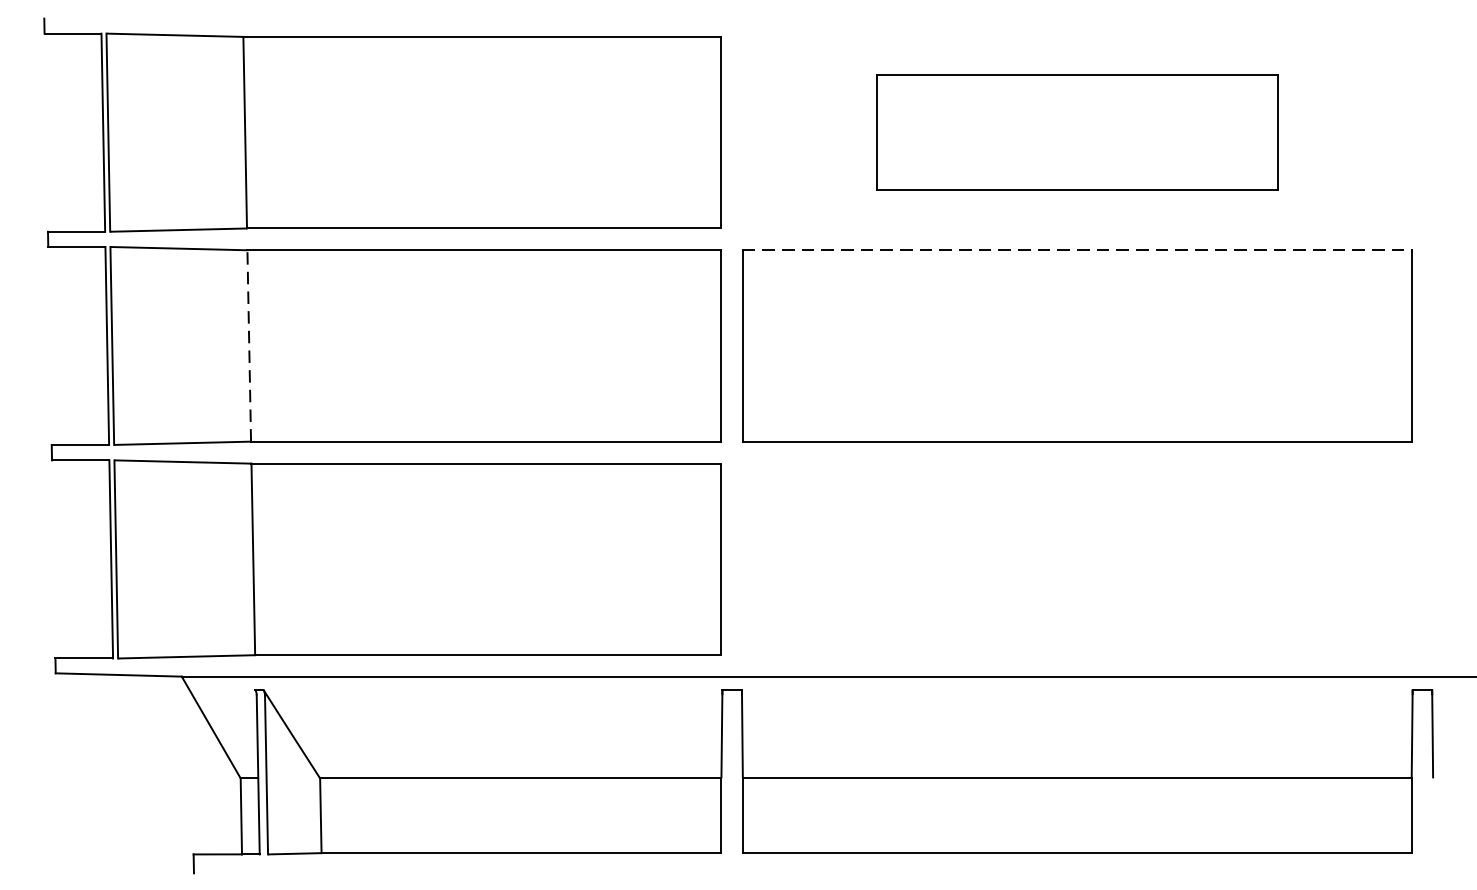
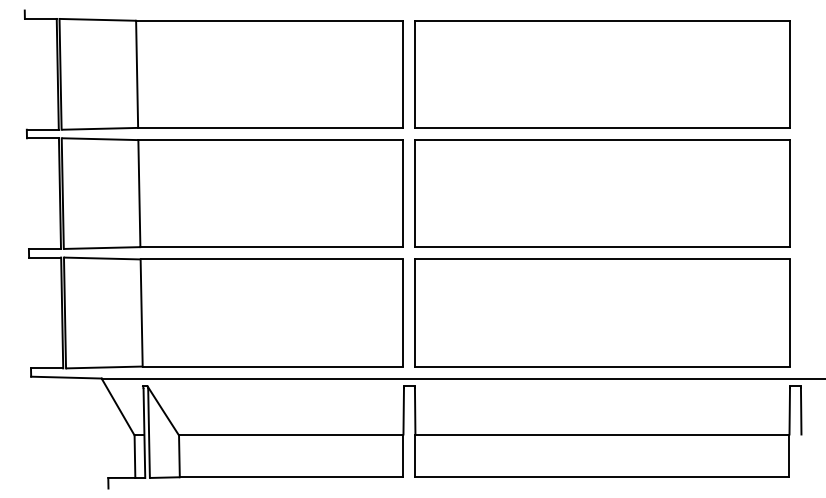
part: (1077, 132) -> (602, 74), size x1.67
line: (1077, 250) -> (602, 140), dashed -> solid
line: (249, 345) -> (139, 193), dashed -> solid
part: (1077, 558) -> (602, 312), added

